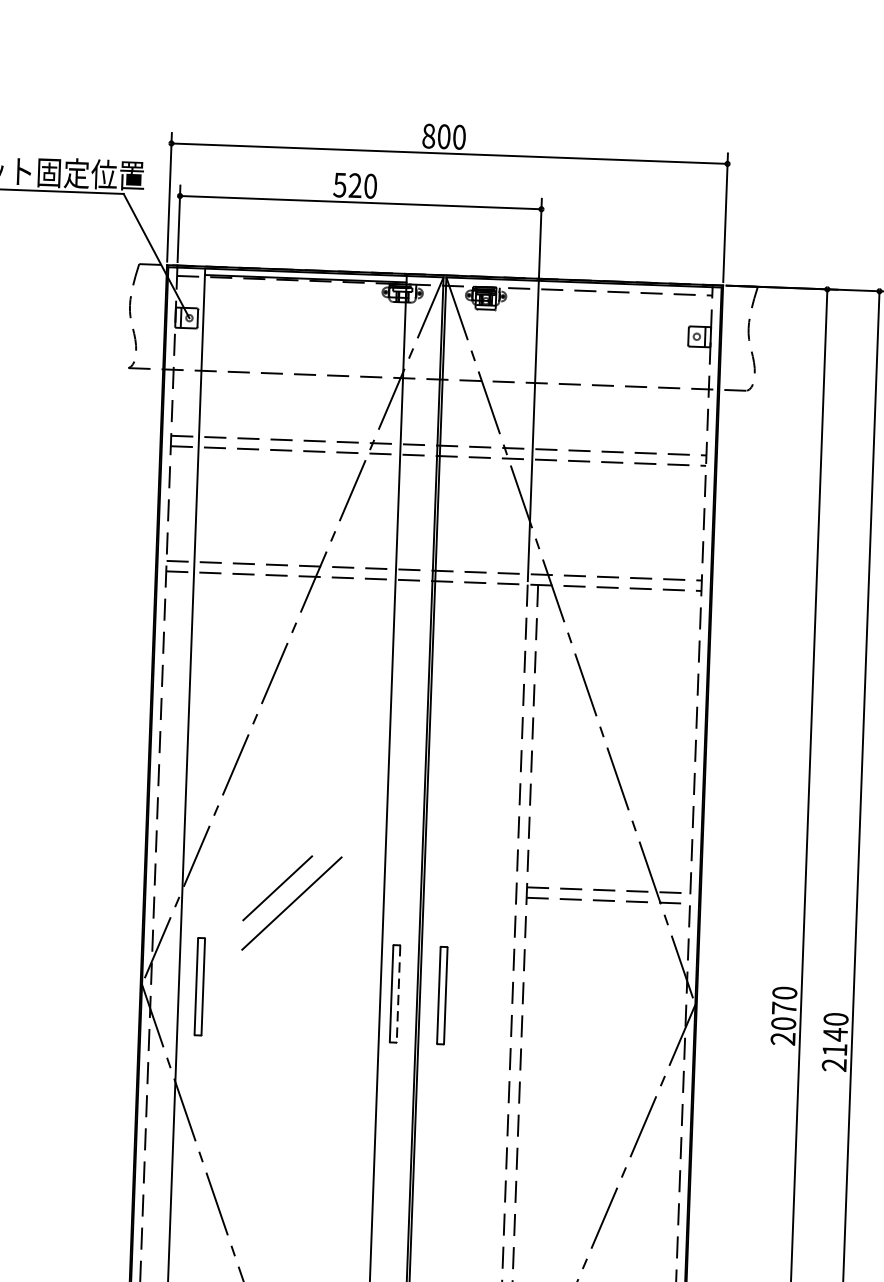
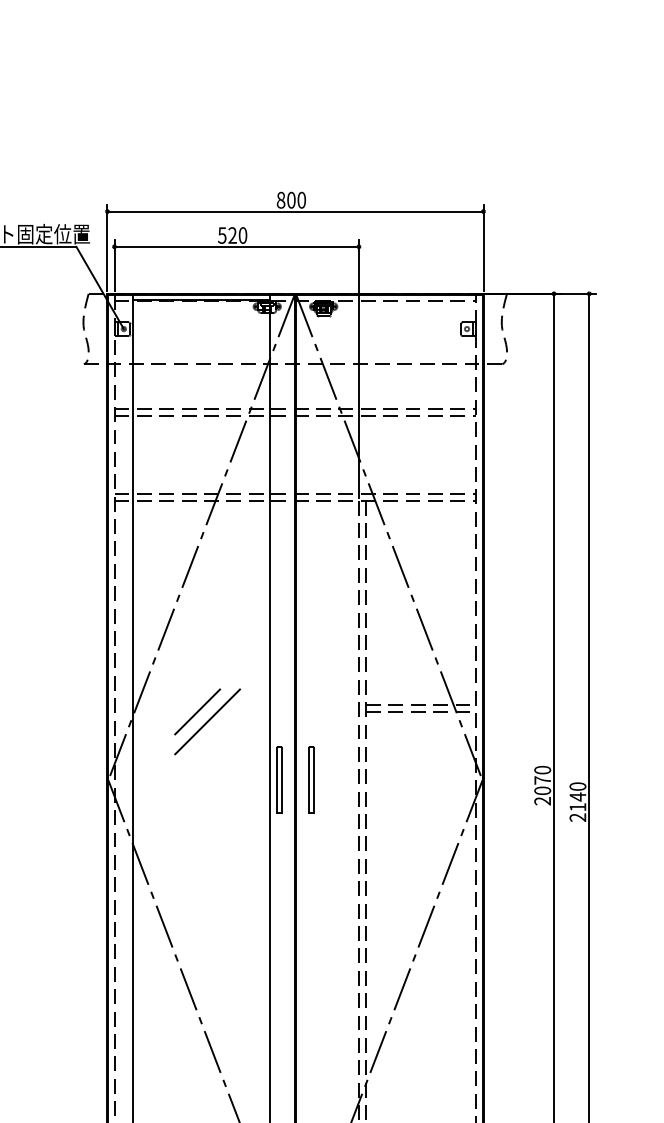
part: (199, 985) -> (147, 779), removed
line: (398, 994) -> (281, 780), dashed -> solid

